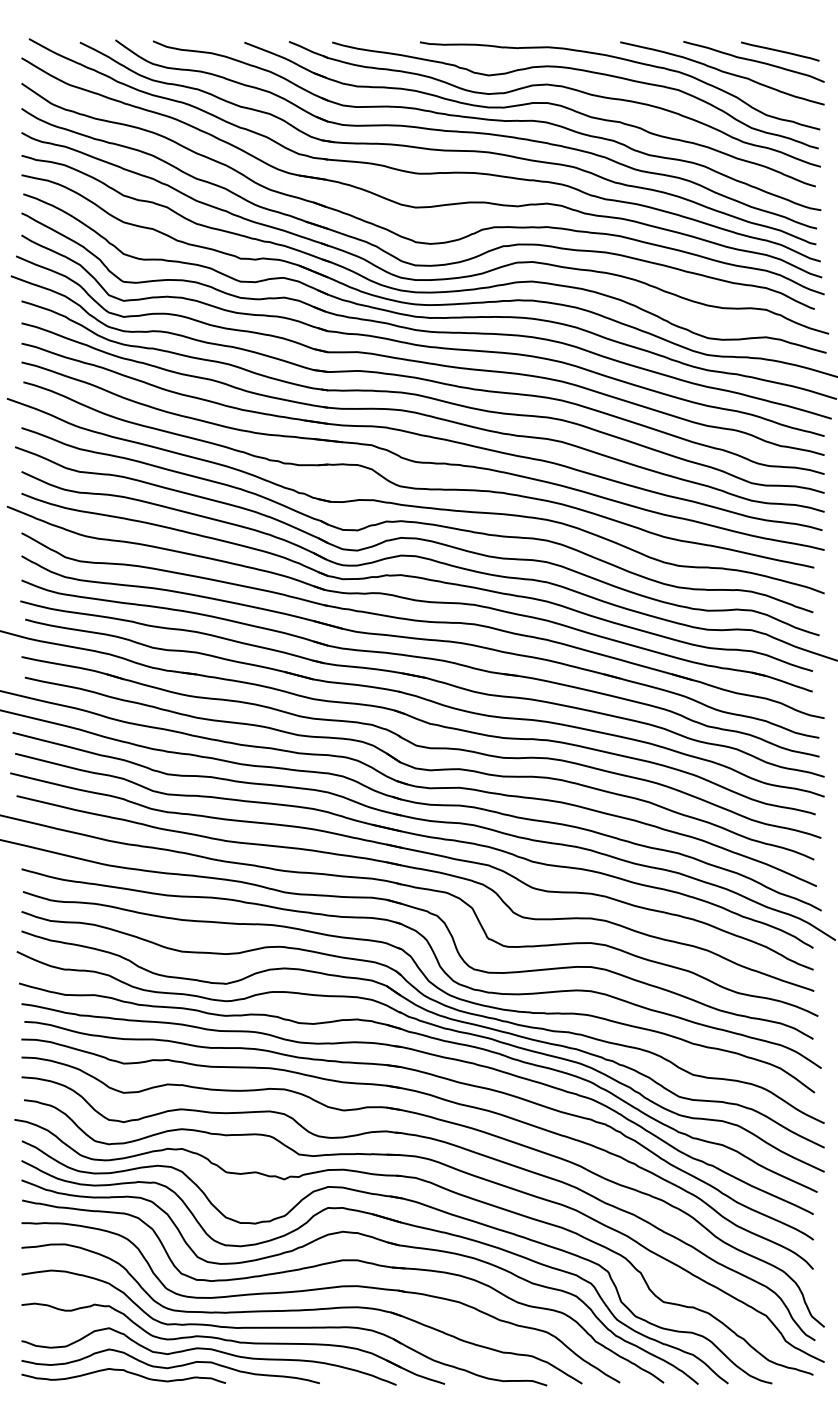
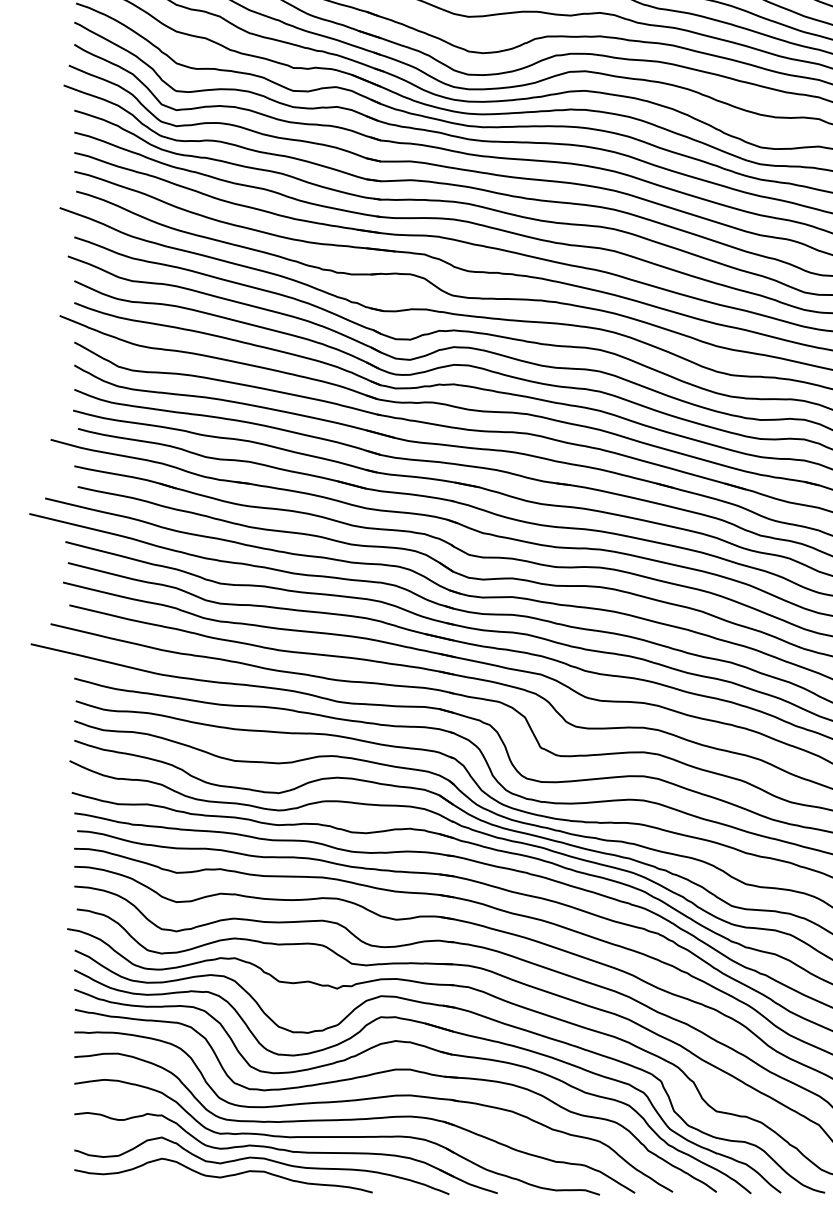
curve: (123, 1371) -> (176, 1180), removed

